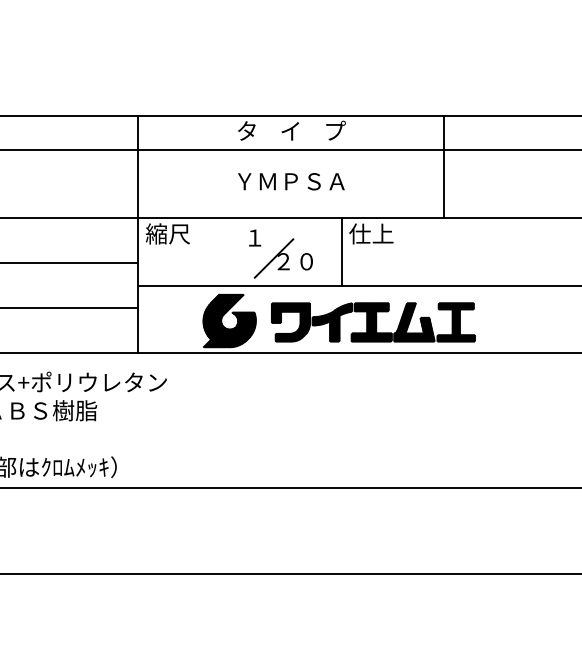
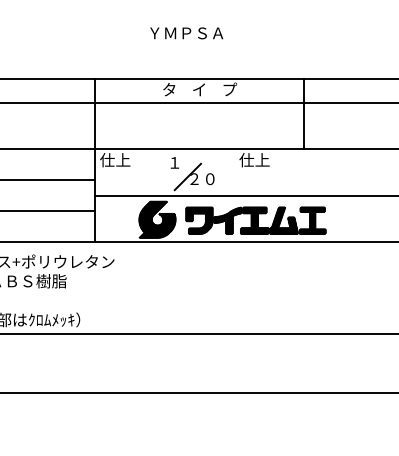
text: (291, 181) -> (186, 33), moved
text: (168, 233) -> (115, 159), 縮尺 -> 仕上
line: (342, 251) -> (234, 172), removed

